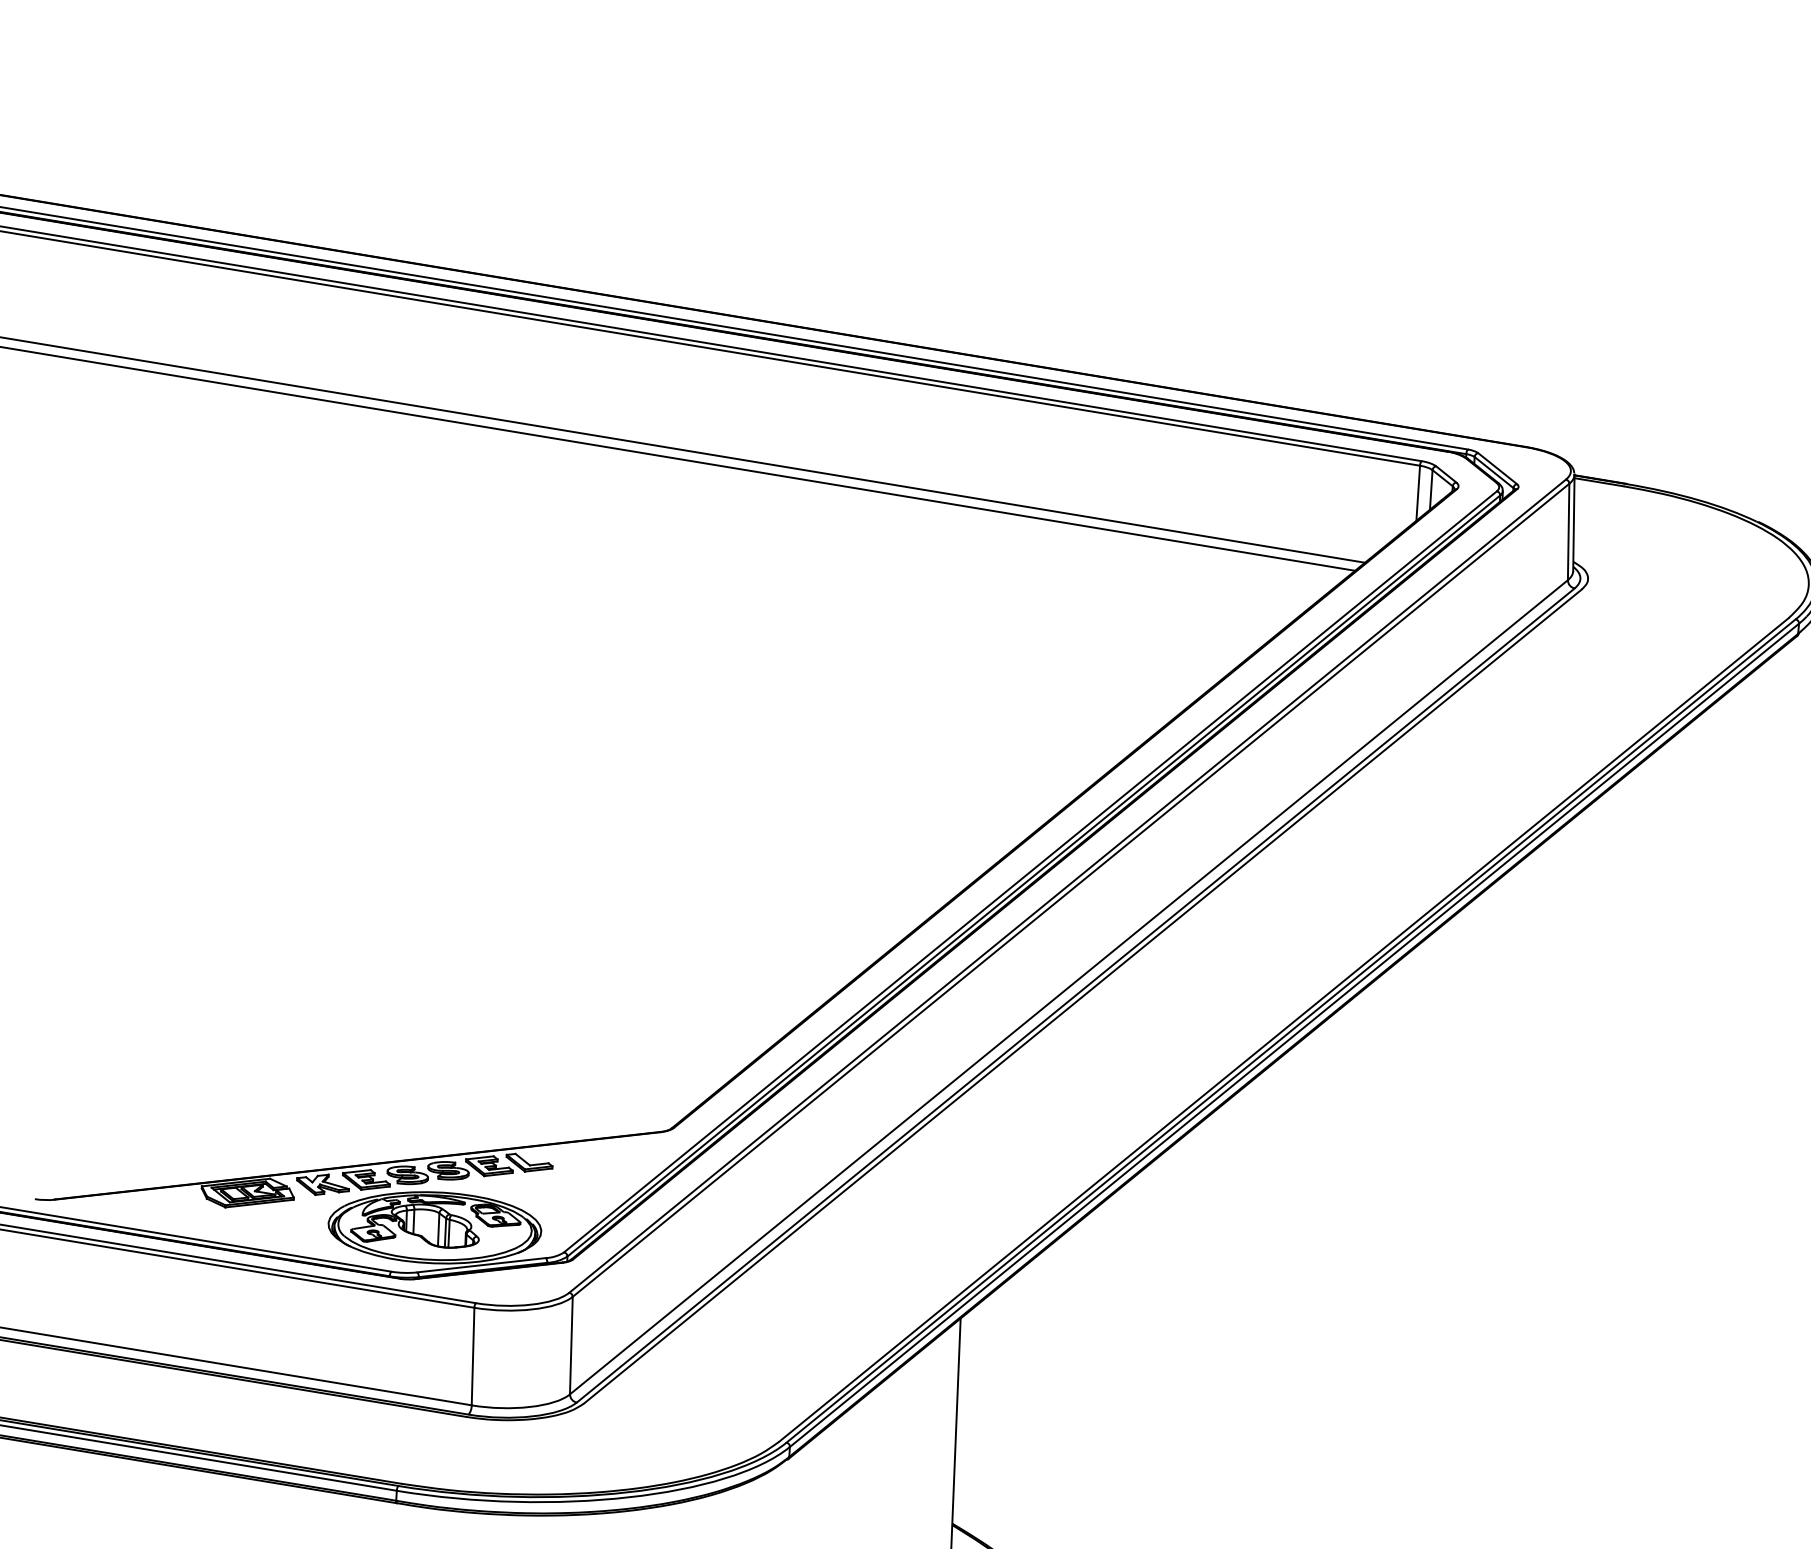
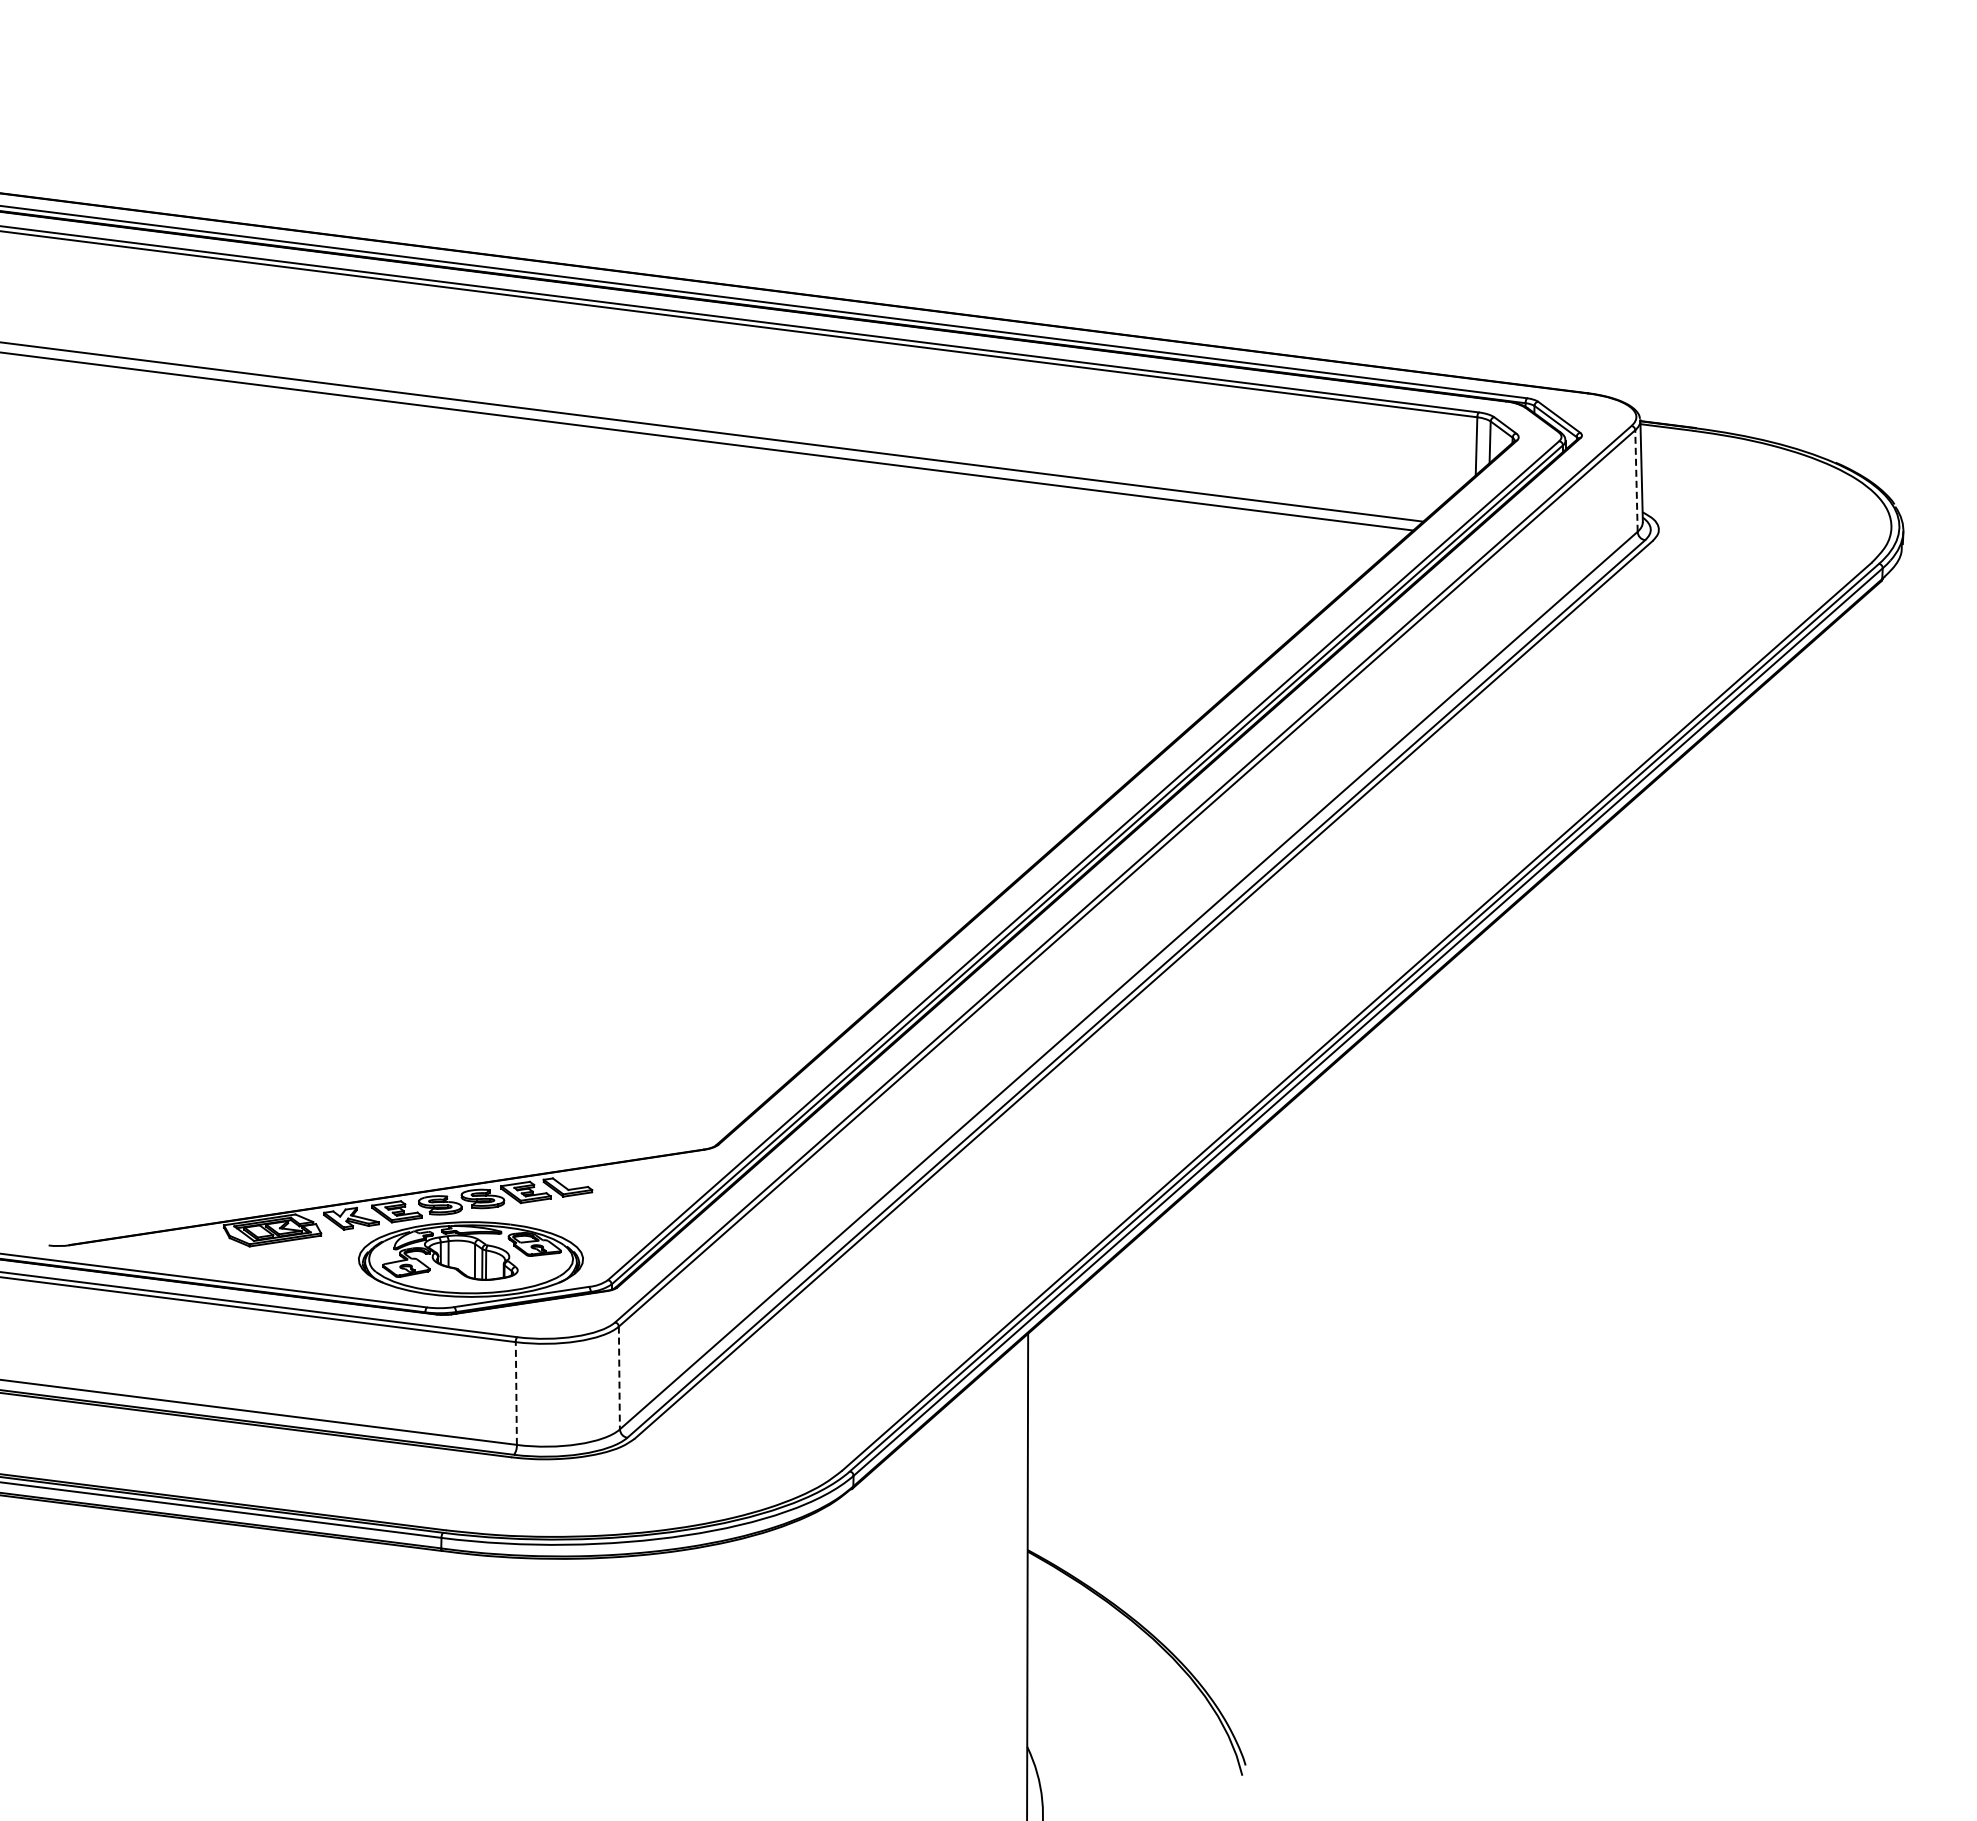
line: (1568, 532) -> (1636, 481), solid -> dashed
line: (571, 1346) -> (619, 1378), solid -> dashed
line: (473, 1356) -> (516, 1393), solid -> dashed

